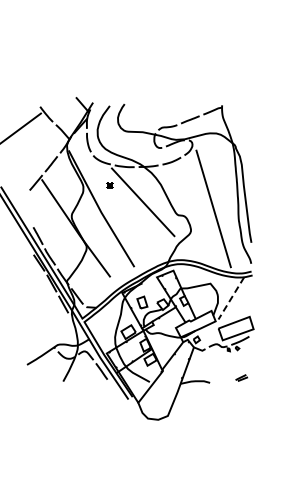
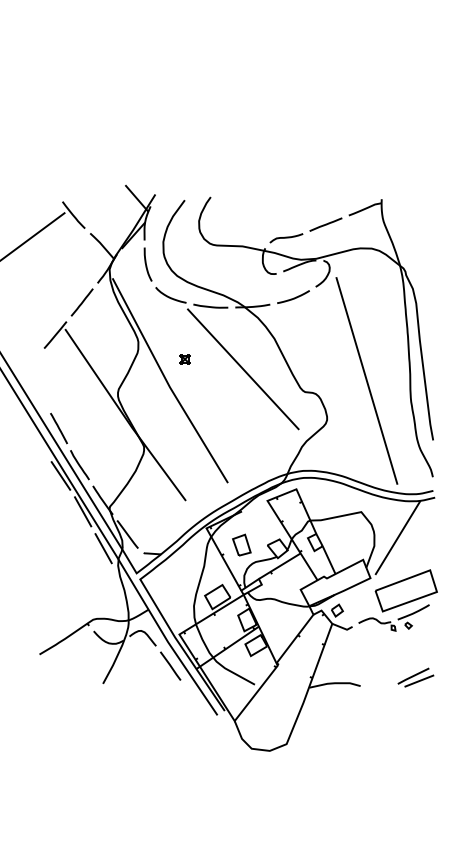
part: (109, 185) -> (184, 359), moved
line: (231, 298) -> (398, 538), dashed -> solid
part: (241, 377) -> (415, 676), size x1.67

